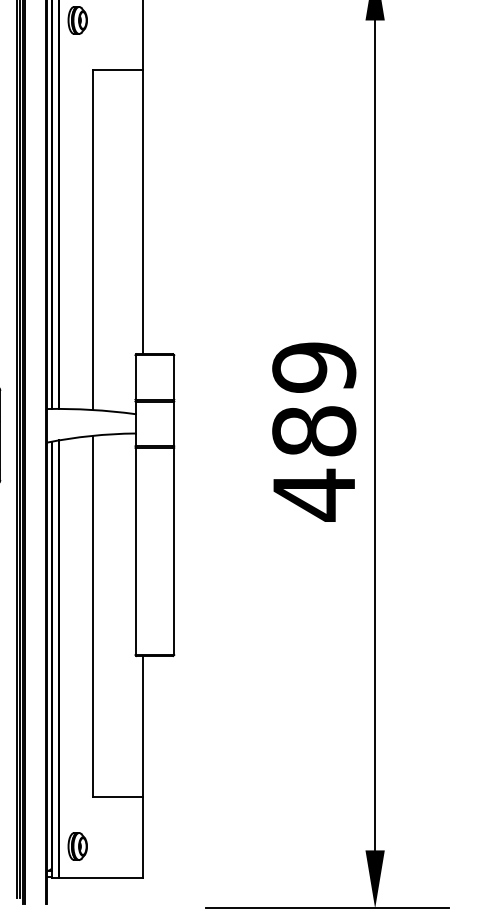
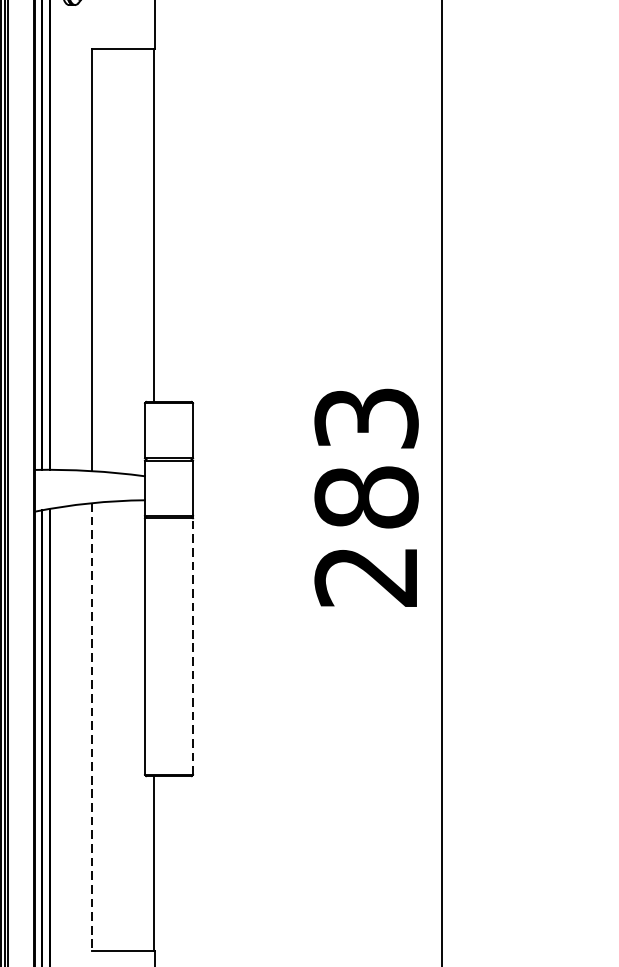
text: (314, 431) -> (366, 497), 489 -> 283
line: (174, 551) -> (193, 646), solid -> dashed
line: (93, 616) -> (92, 727), solid -> dashed

